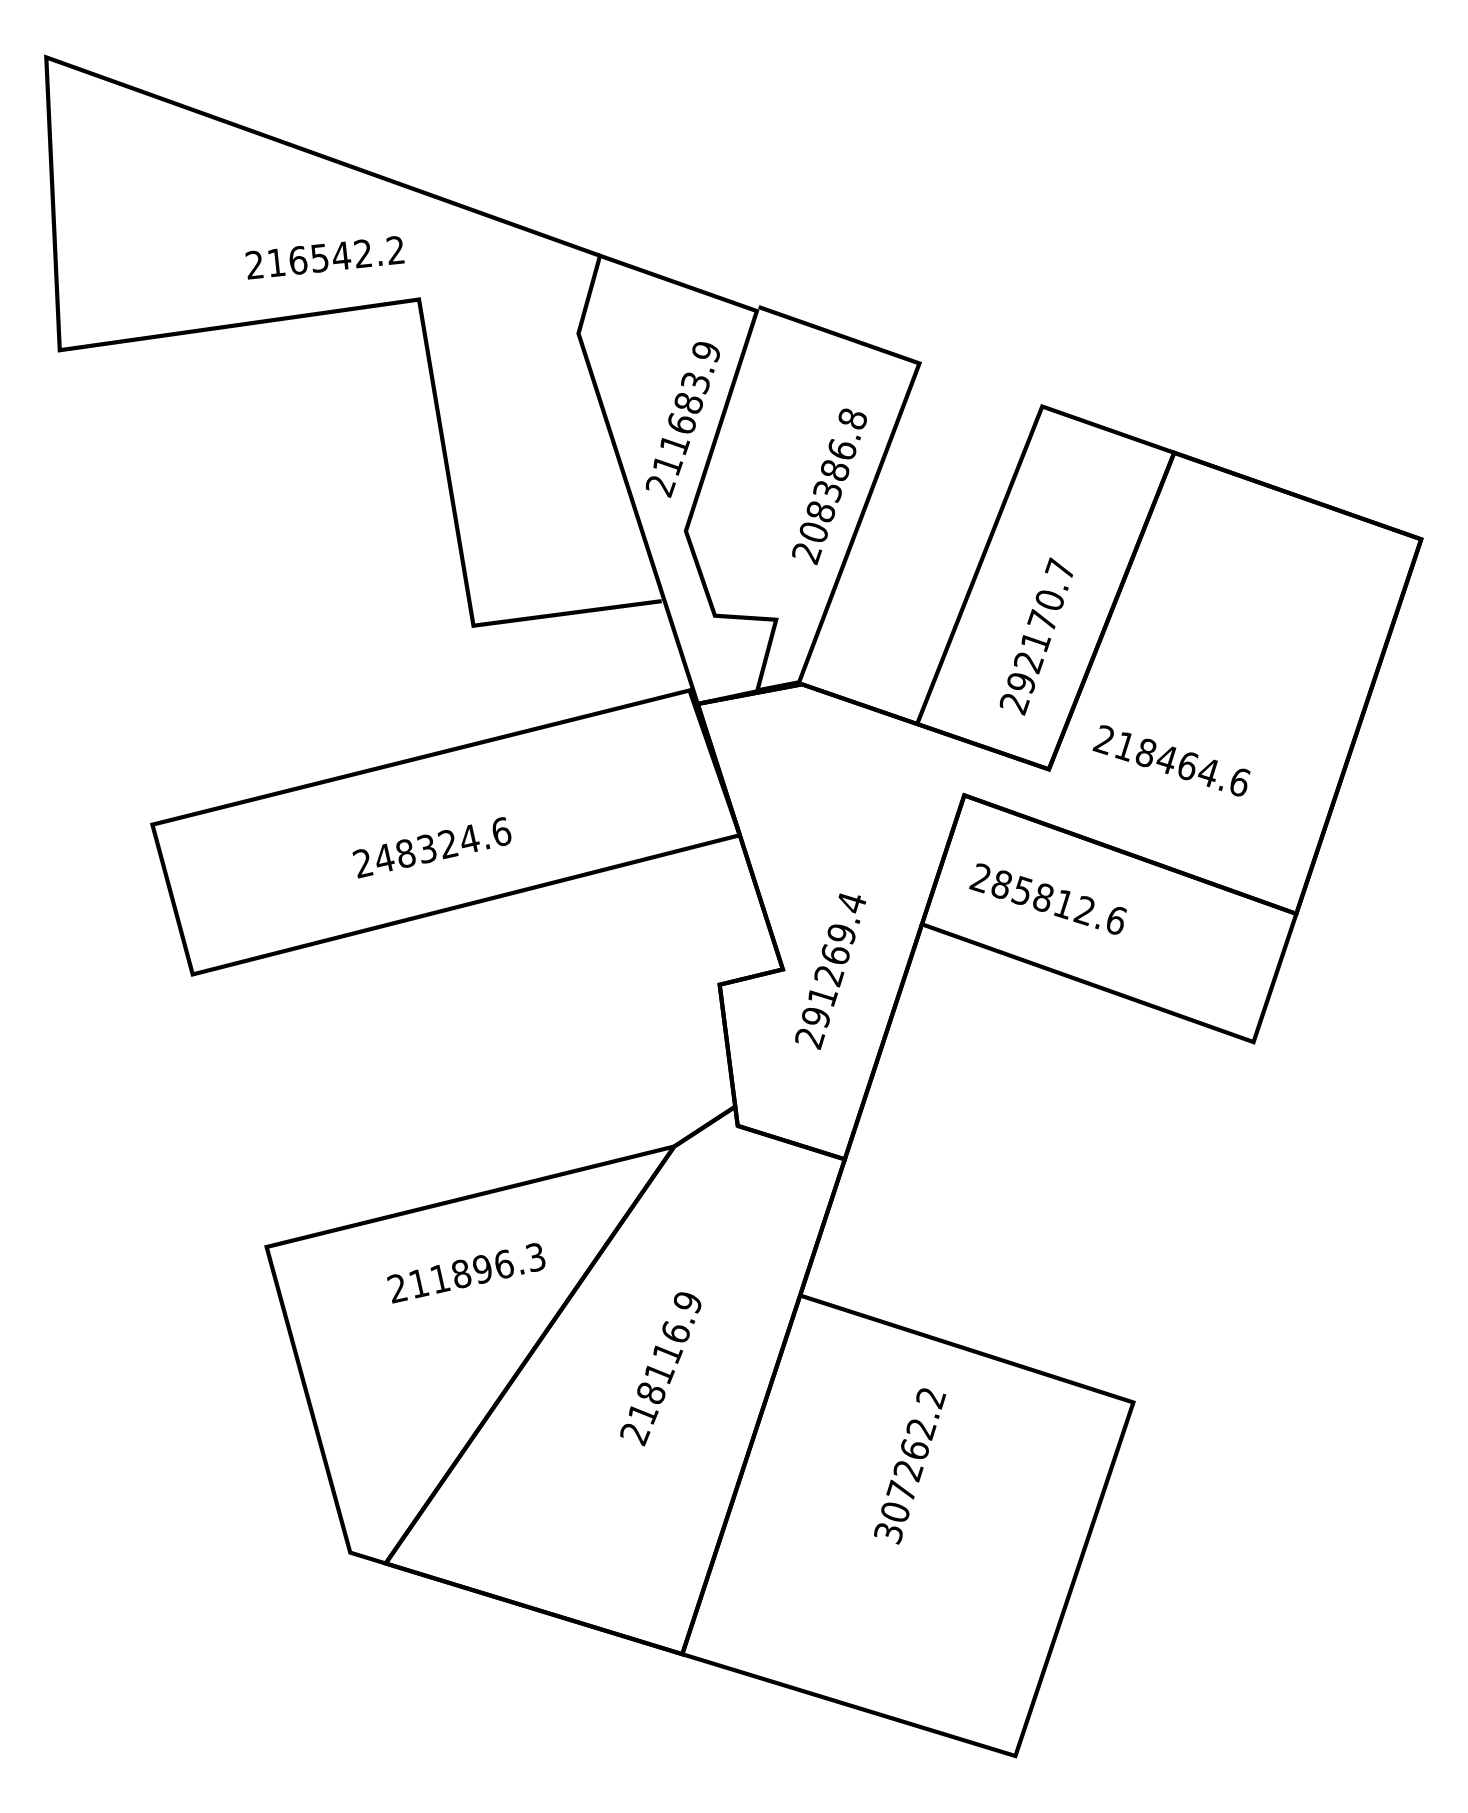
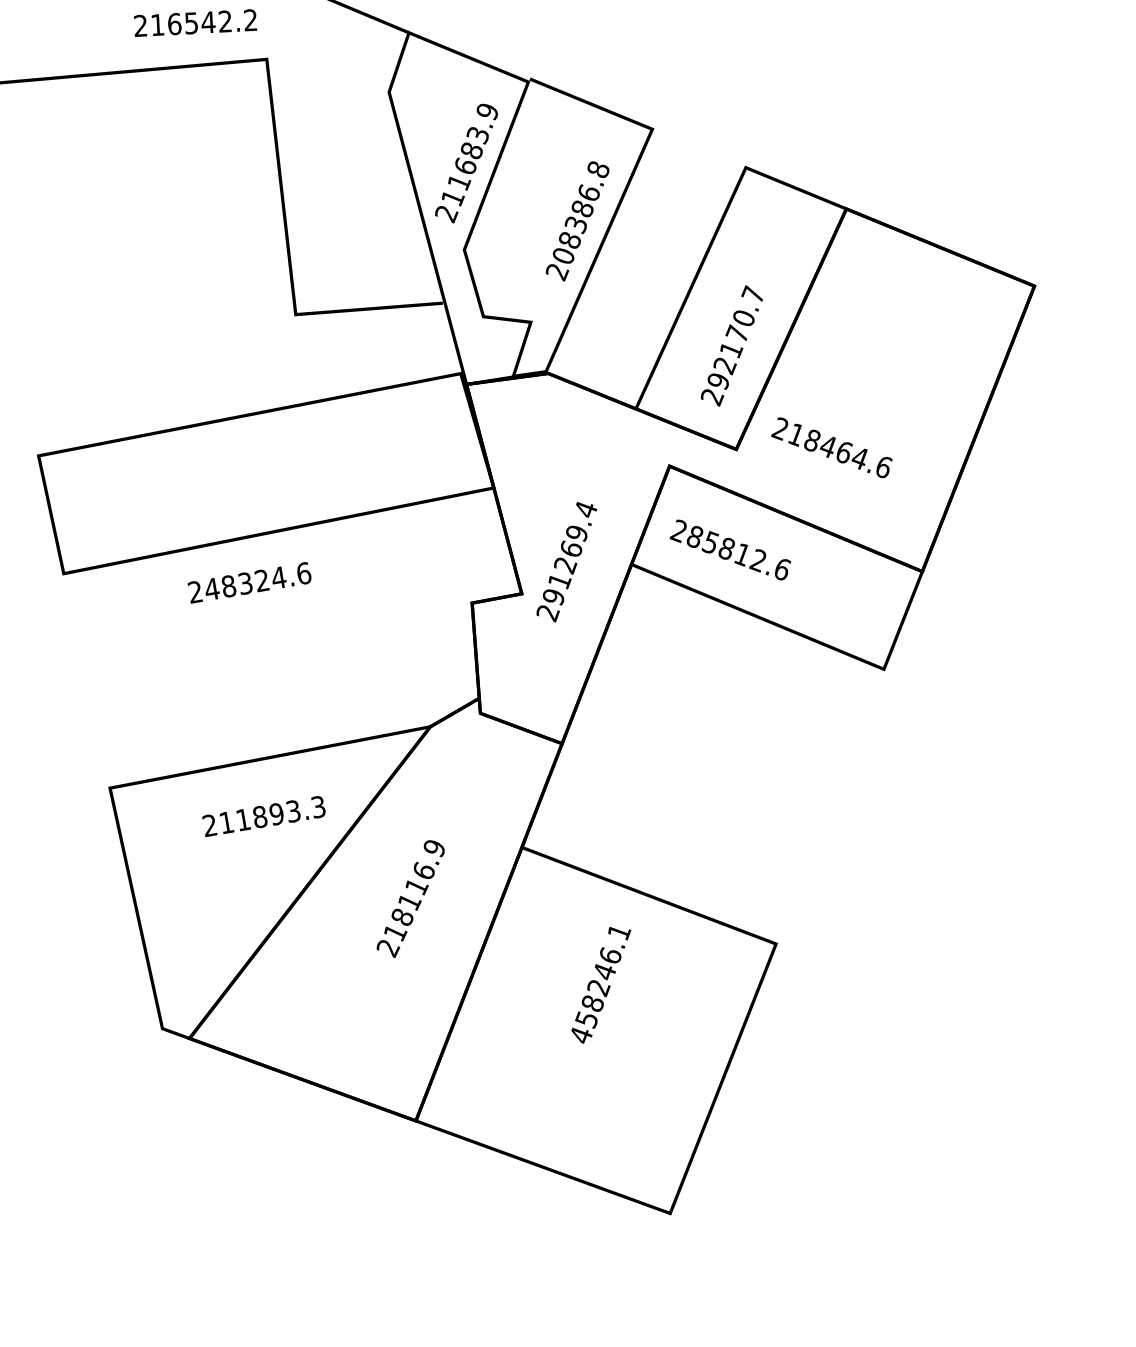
text: (431, 847) -> (249, 582), moved
text: (830, 971) -> (566, 562), moved
text: (503, 1264) -> (293, 811), 211896.3 -> 211893.3
text: (910, 1466) -> (600, 984), 307262.2 -> 458246.1

